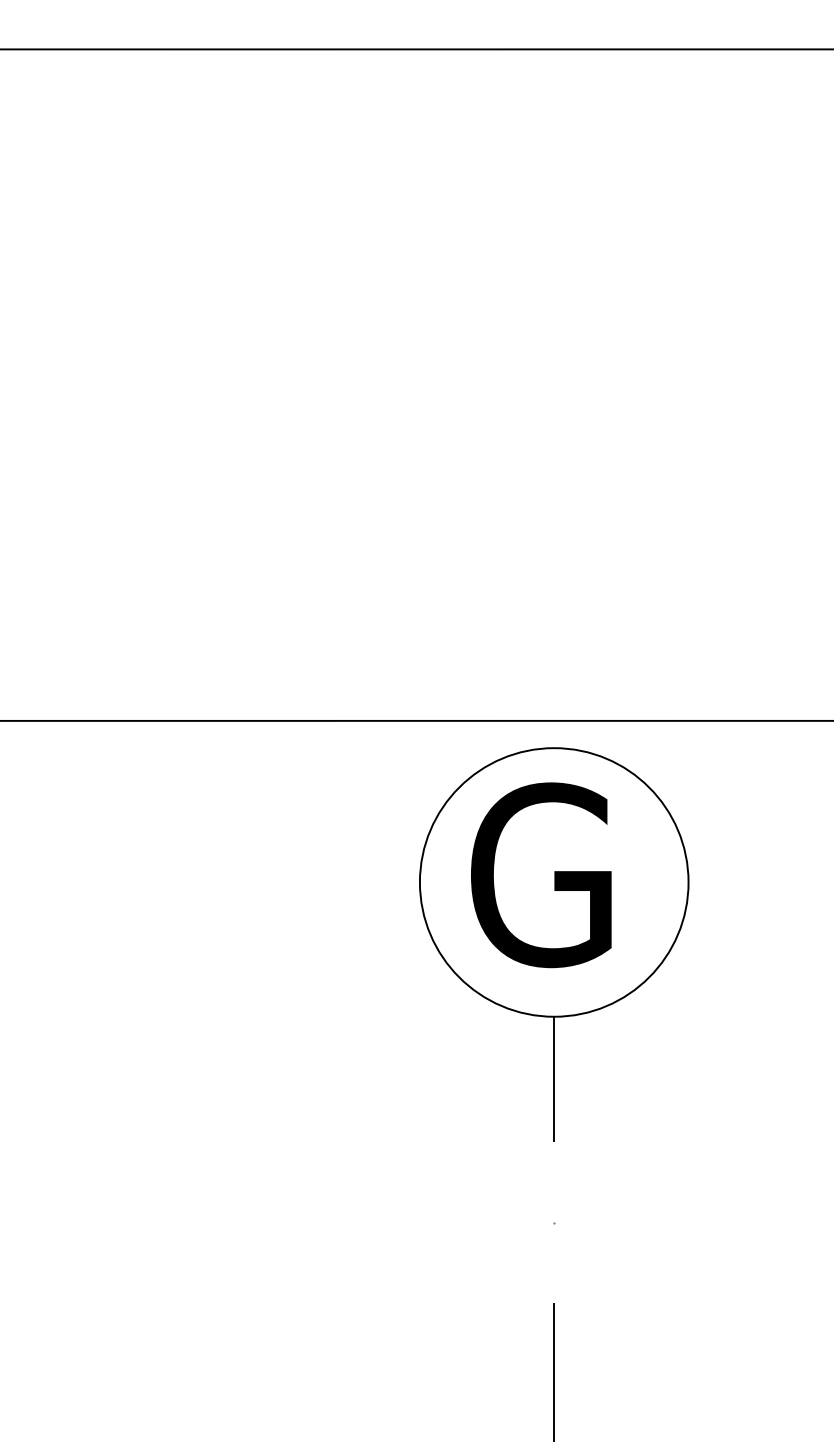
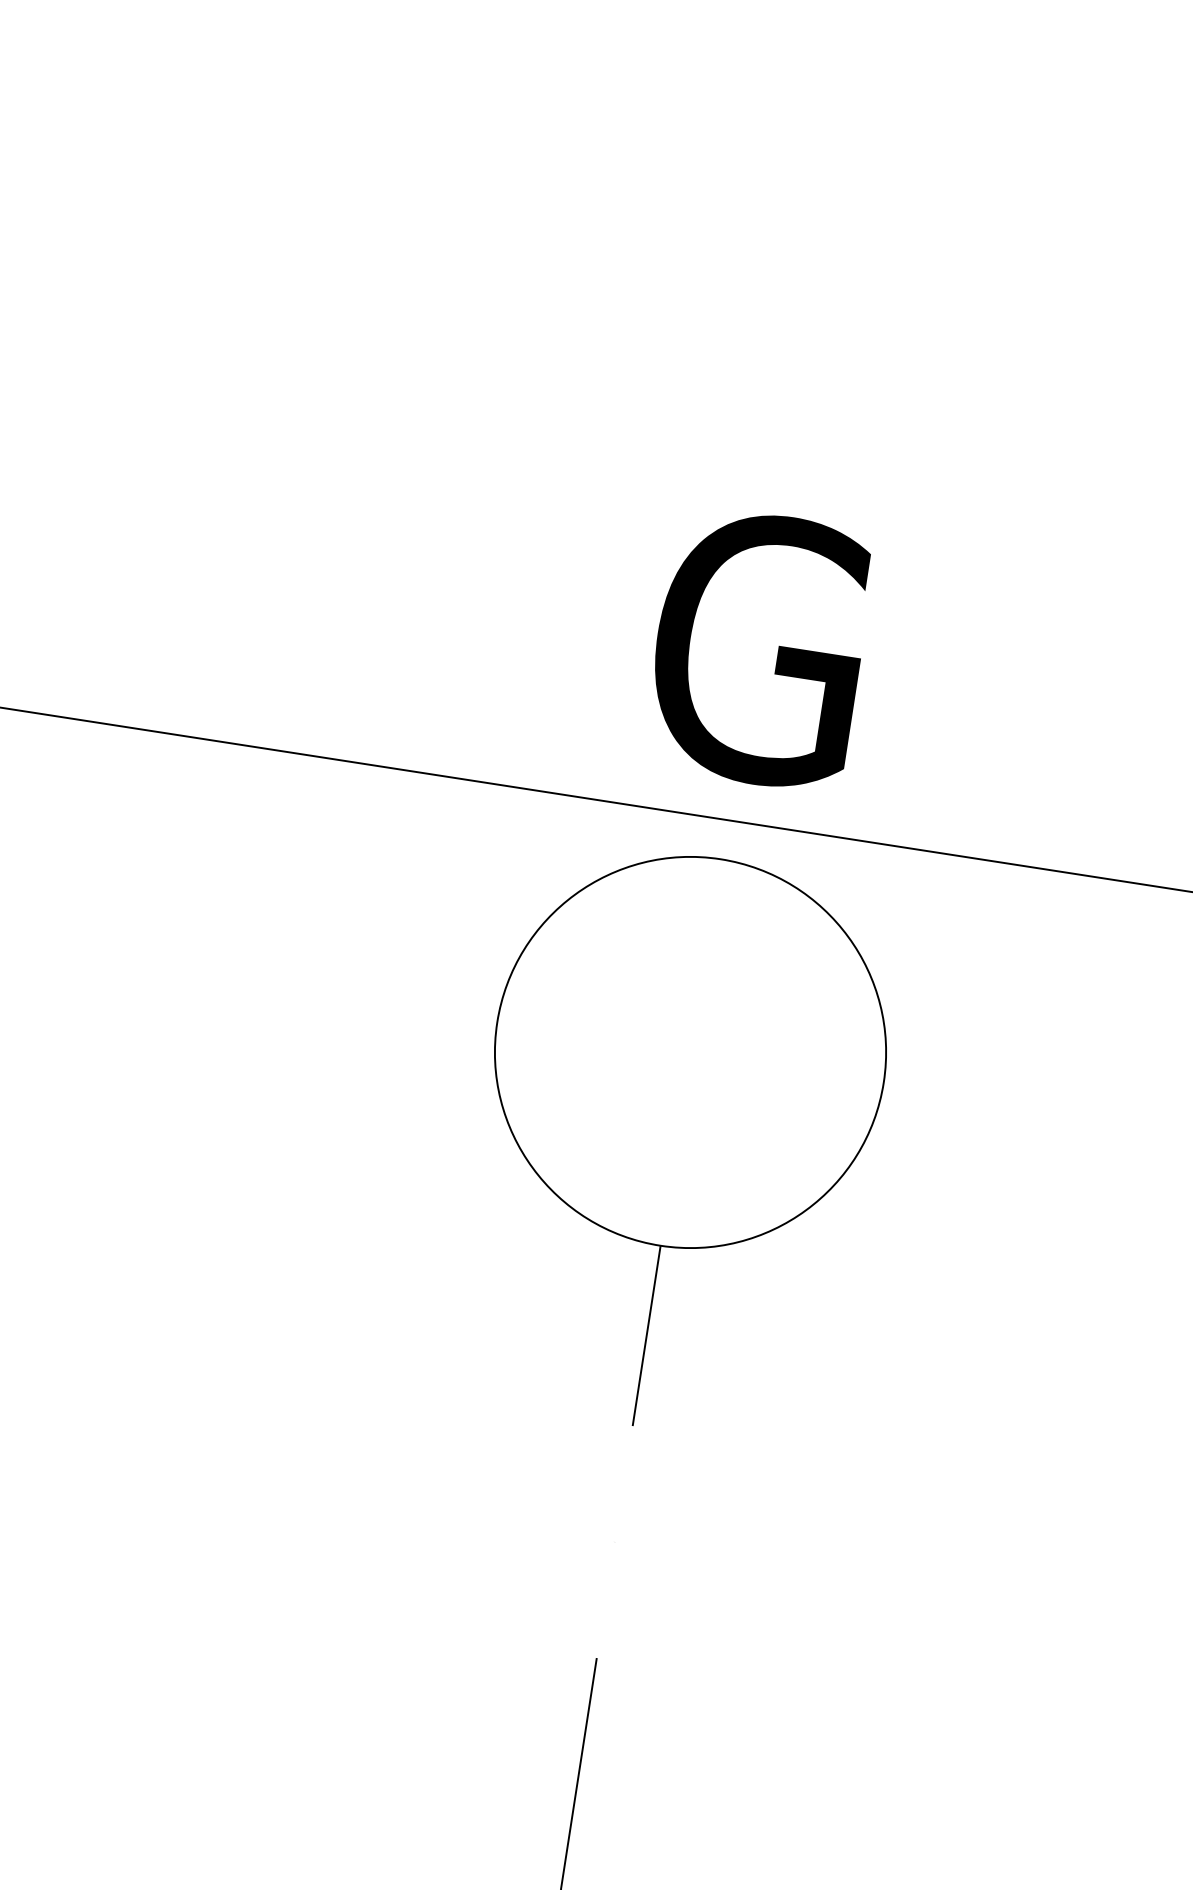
text: (541, 875) -> (759, 649), moved

